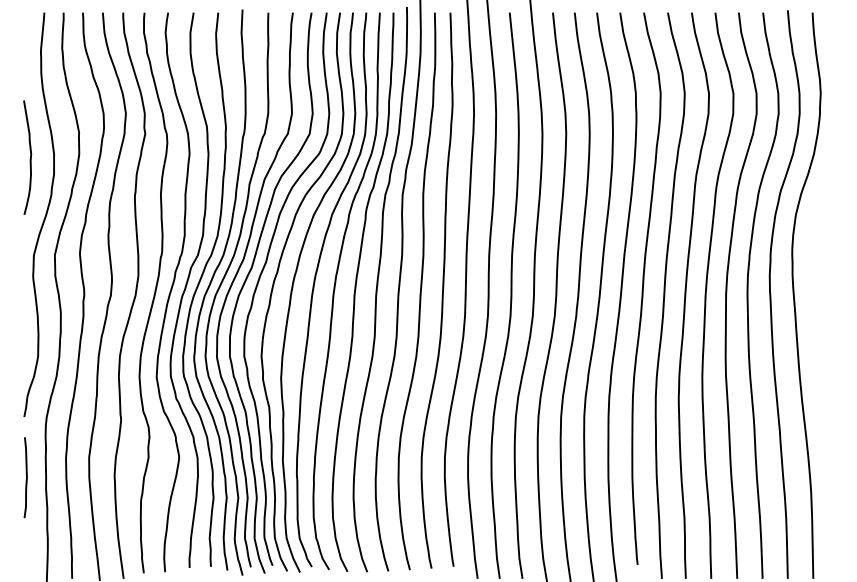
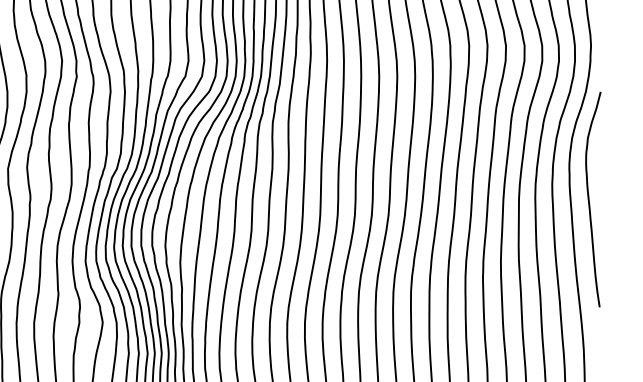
curve: (818, 295) -> (589, 199), added

